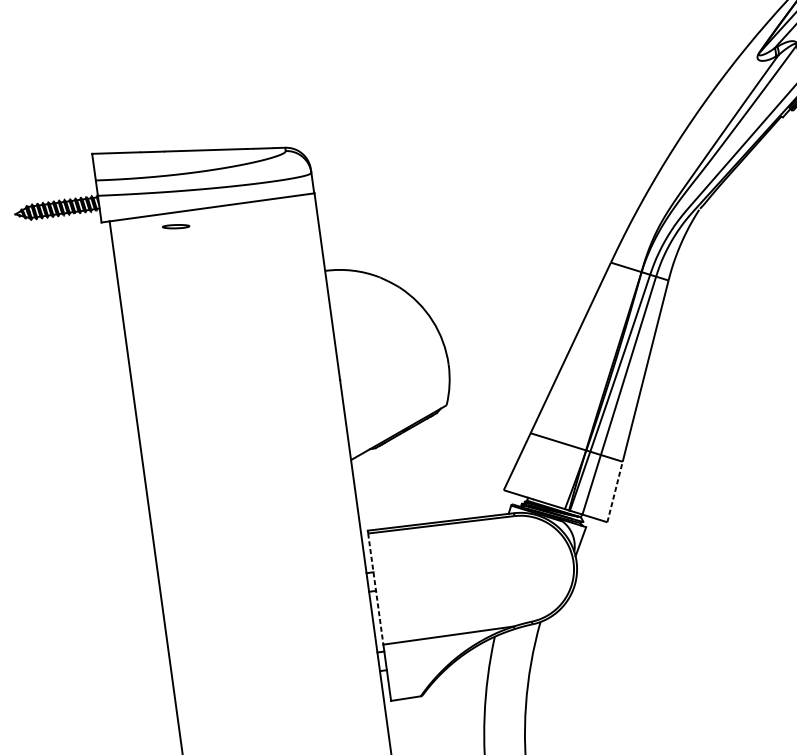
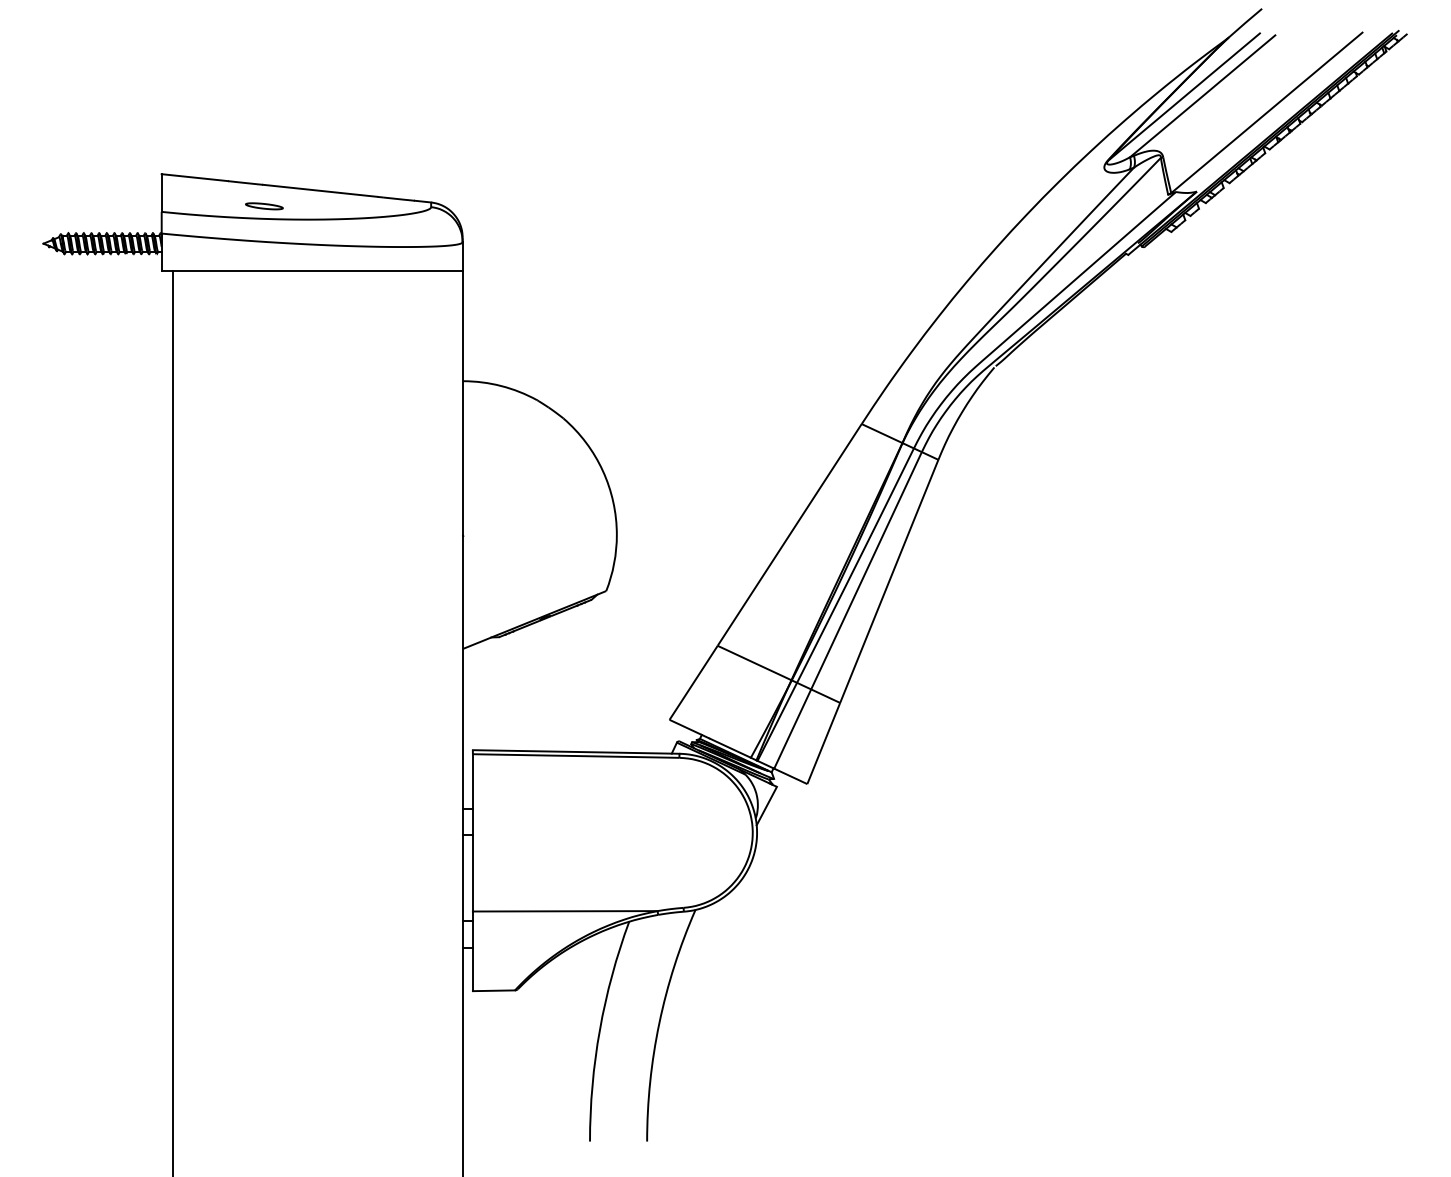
part: (176, 226) -> (264, 206), moved
line: (614, 492) -> (823, 743), dashed -> solid
line: (375, 588) -> (472, 832), dashed -> solid

